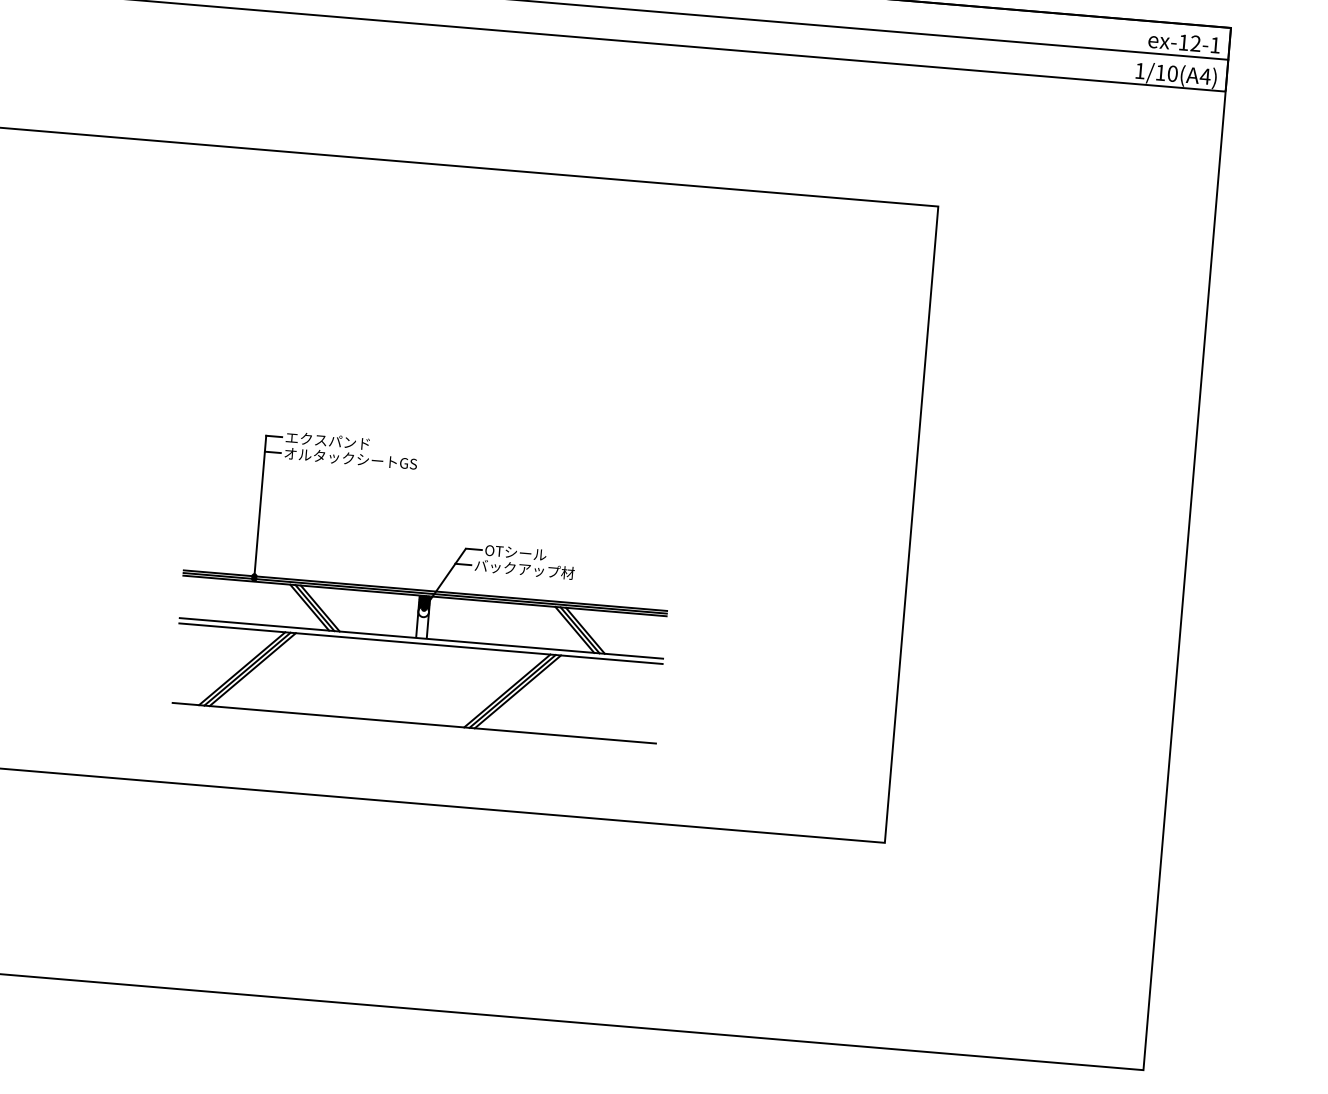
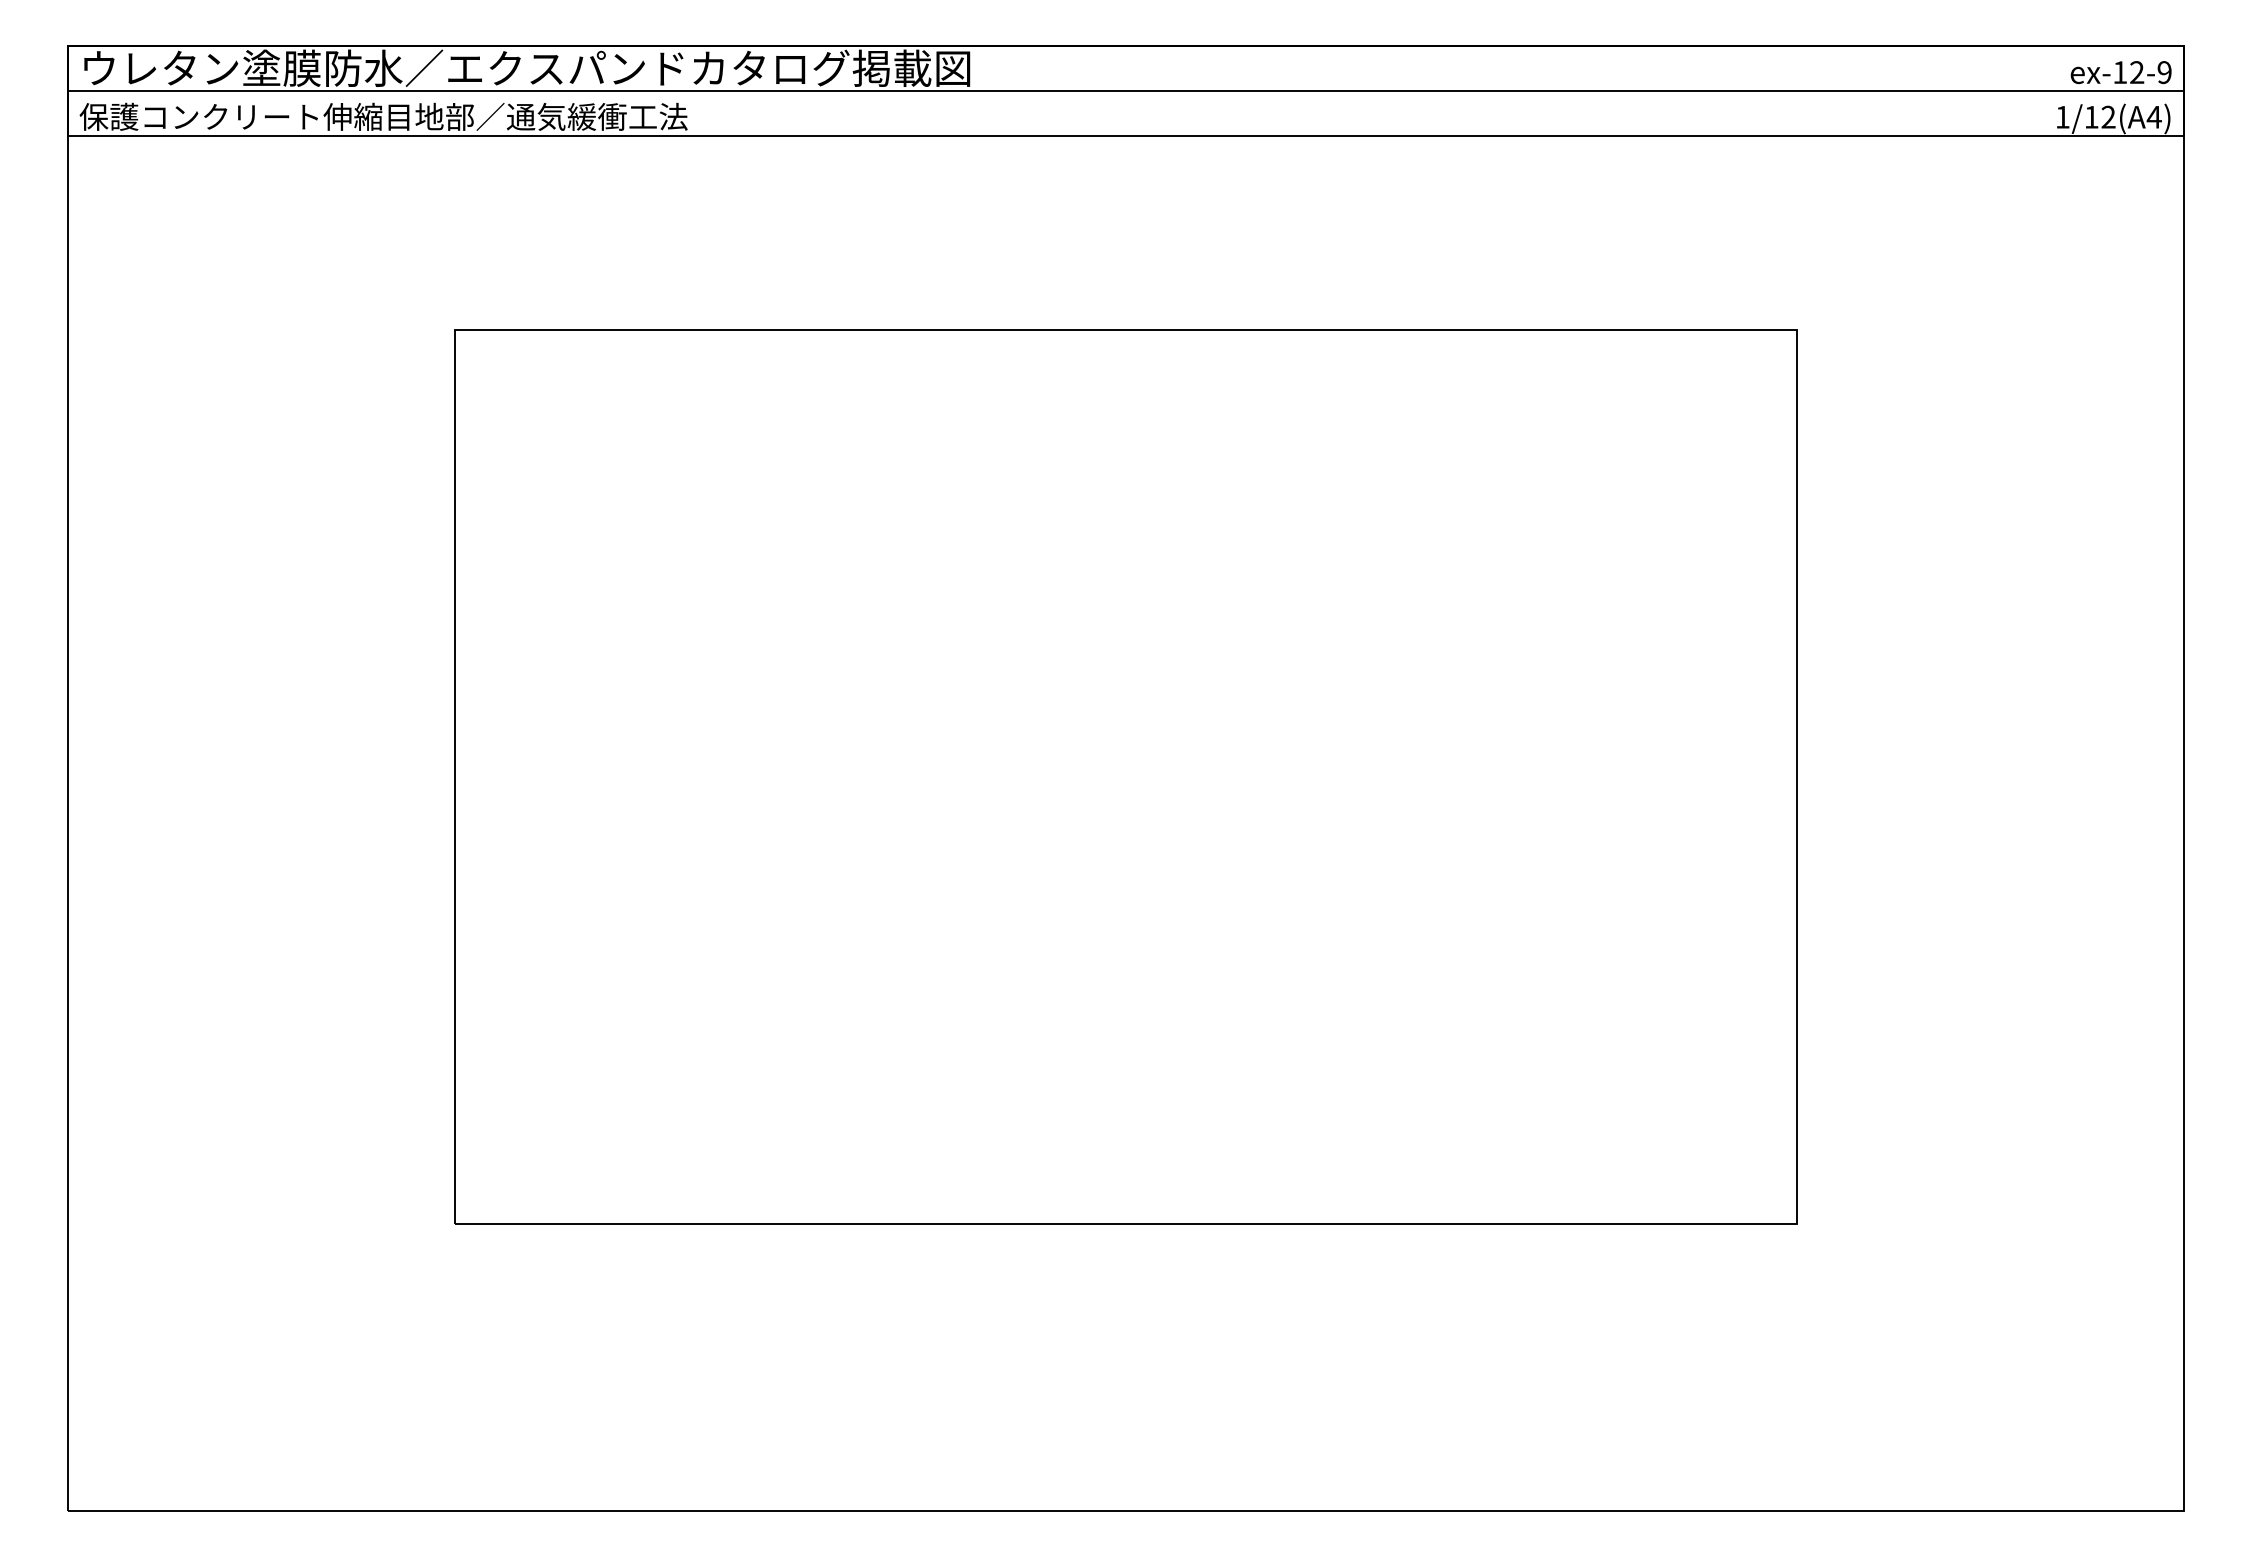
text: (1215, 45) -> (2164, 72), ex-12-1 -> ex-12-9
text: (1172, 73) -> (2108, 116), 1/10(A4) -> 1/12(A4)
part: (425, 590) -> (1125, 925), removed

